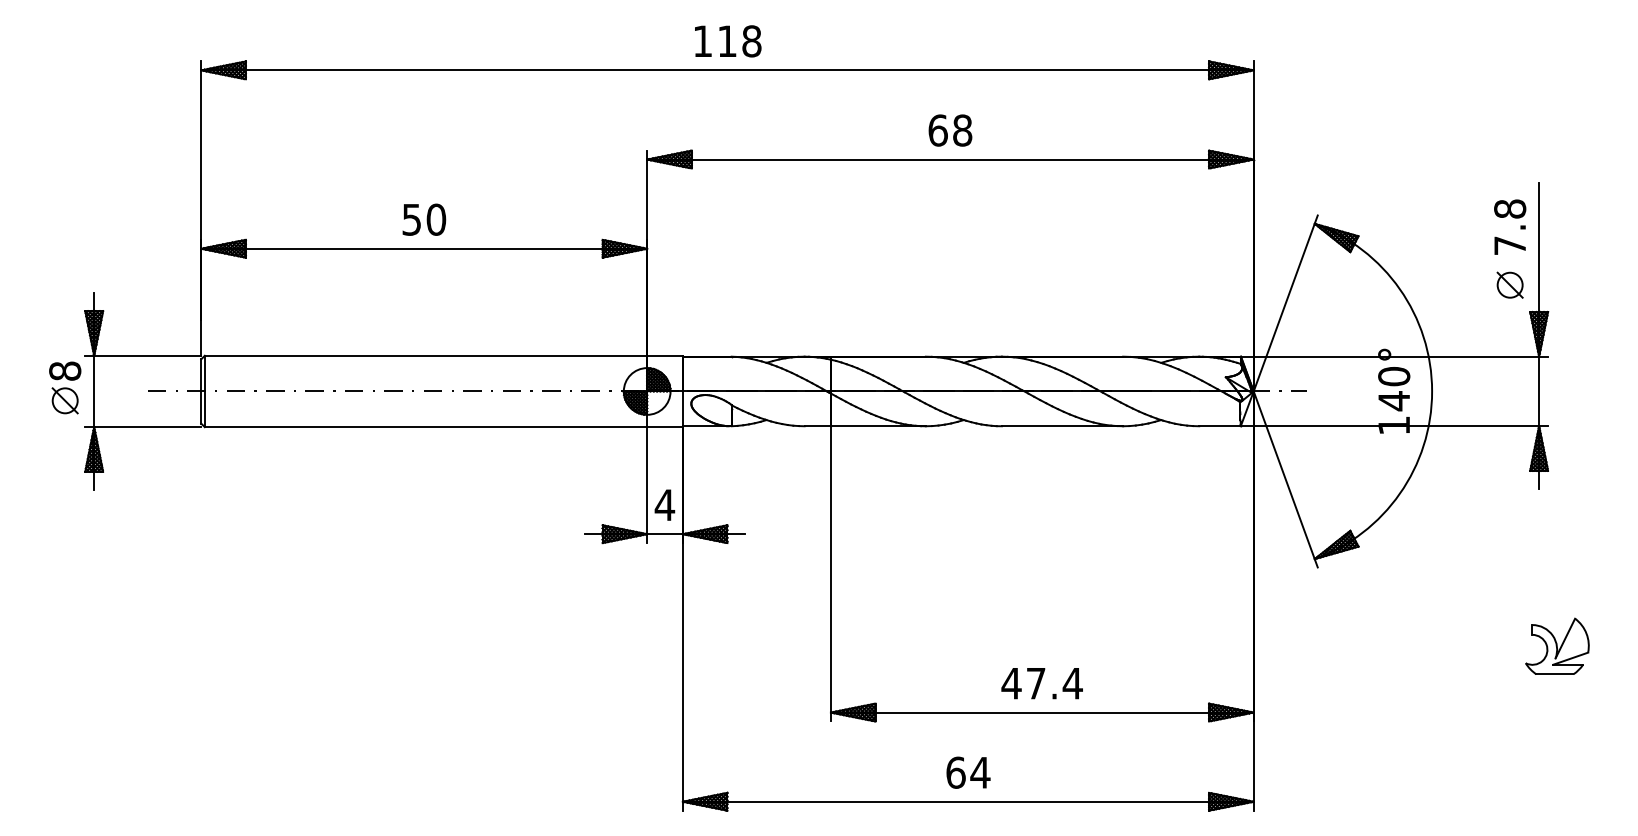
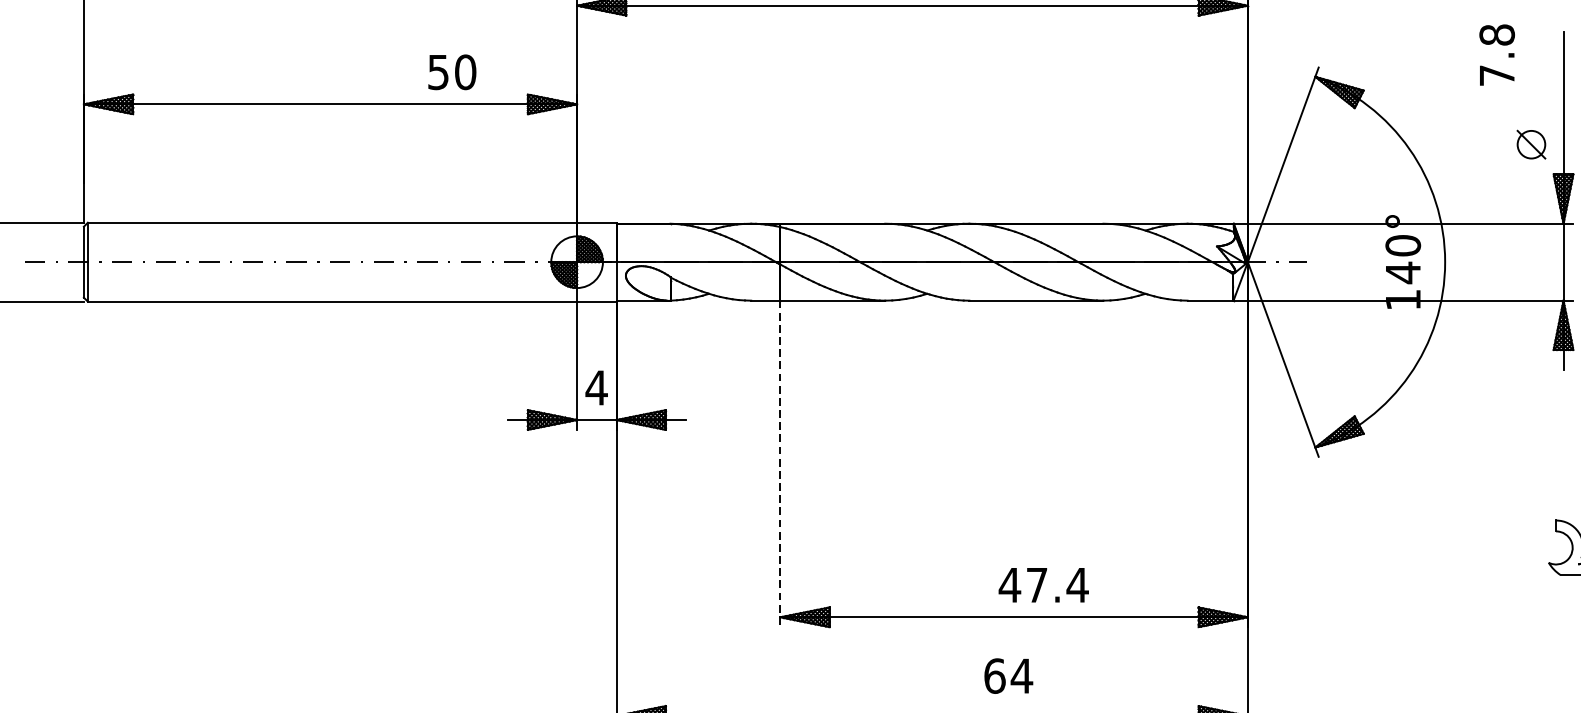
text: (424, 219) -> (452, 72), moved
text: (1510, 226) -> (1497, 54), moved
line: (830, 573) -> (779, 463), solid -> dashed
text: (1041, 683) -> (1043, 585), moved
text: (968, 772) -> (1008, 675), moved

